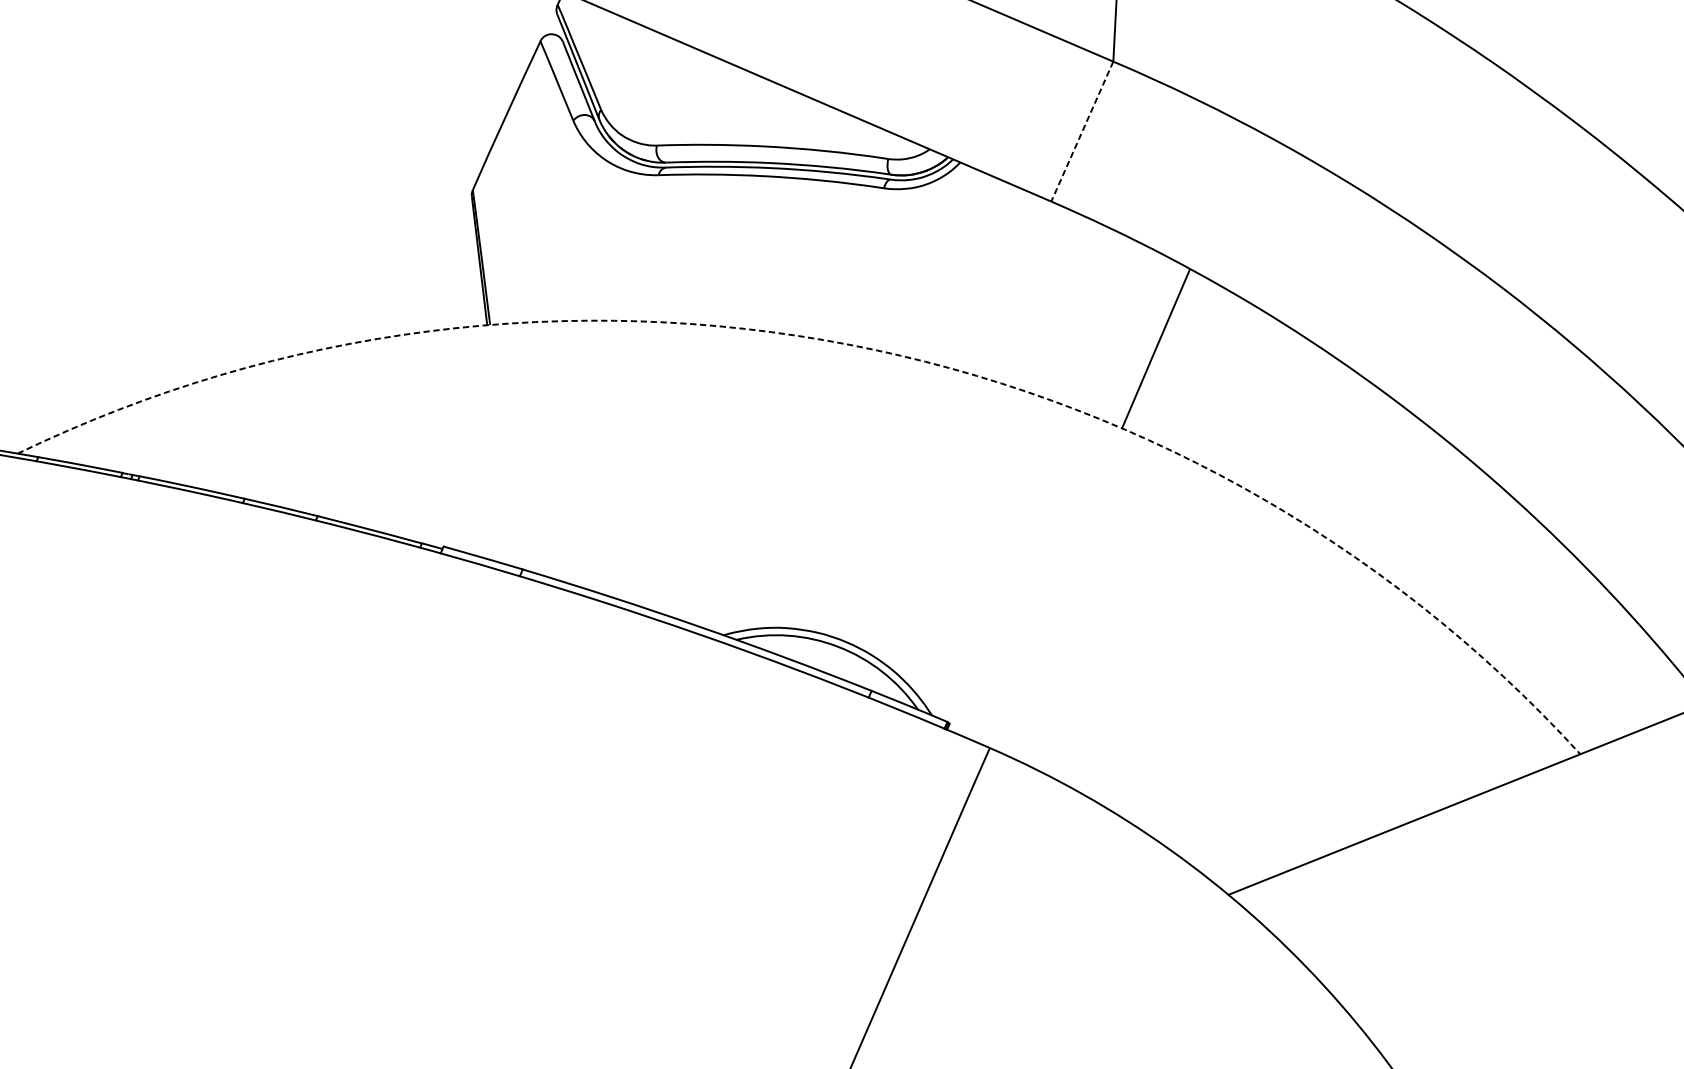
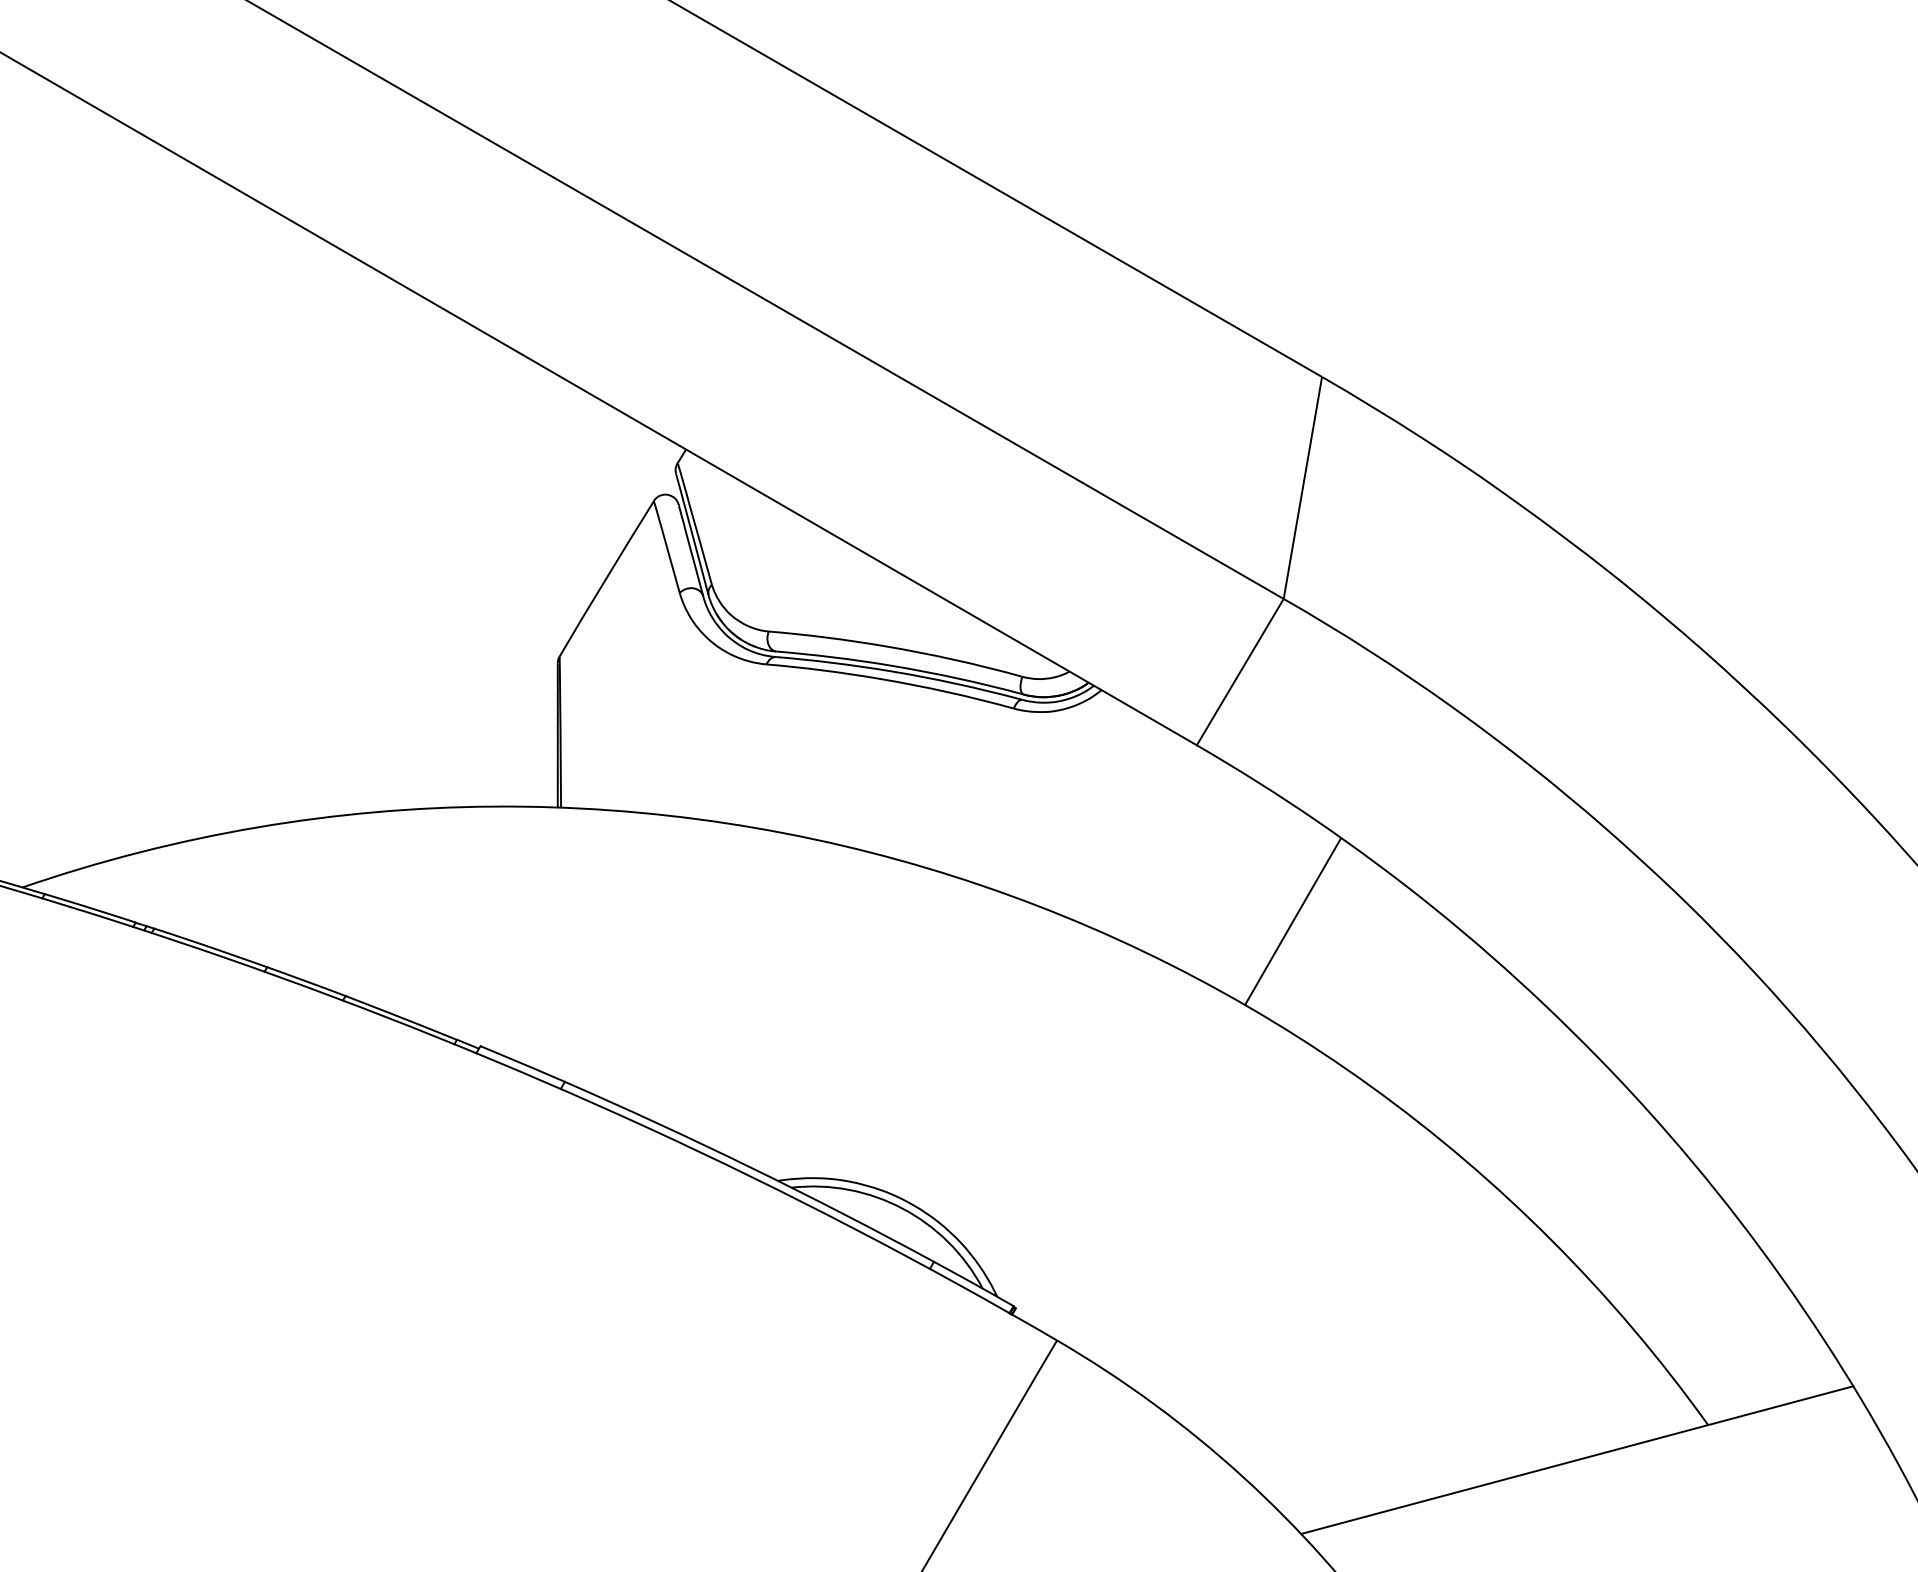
line: (1082, 131) -> (1240, 672), dashed -> solid
arc: (848, 344) -> (954, 876), dashed -> solid

